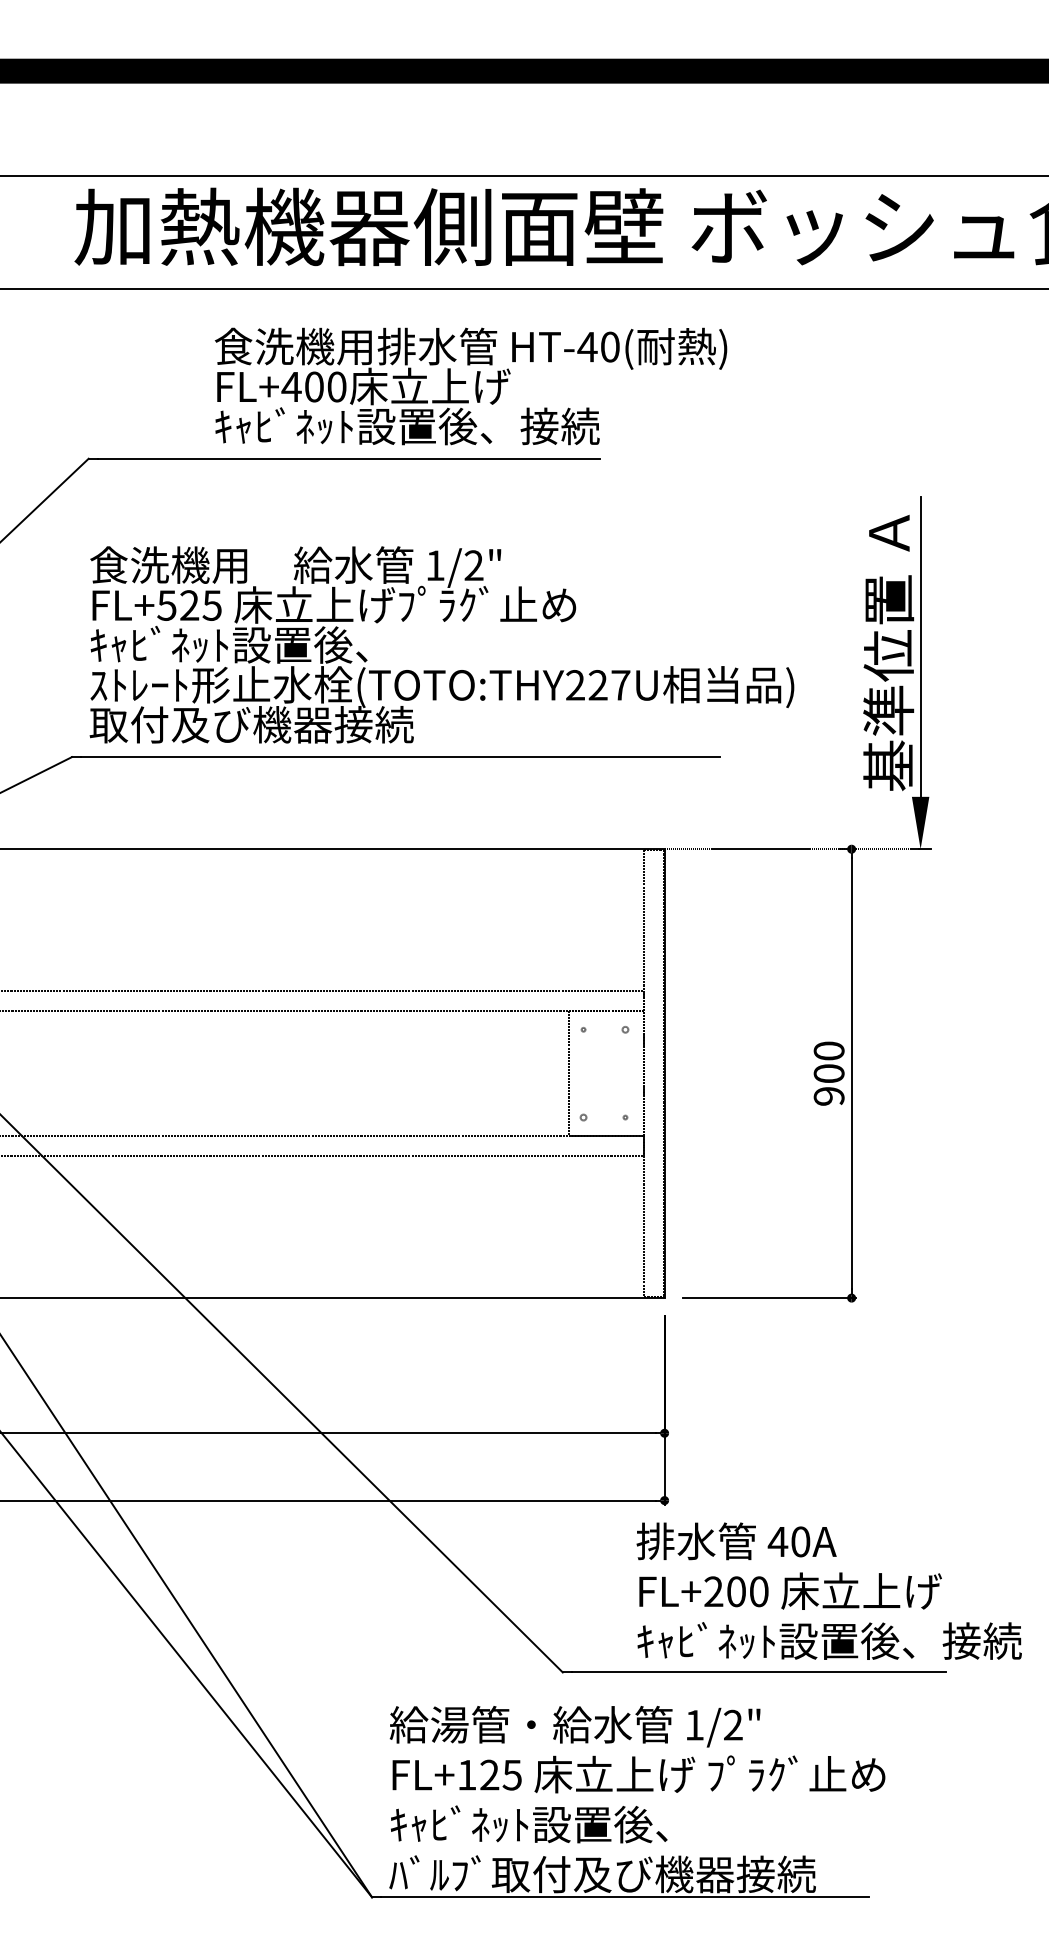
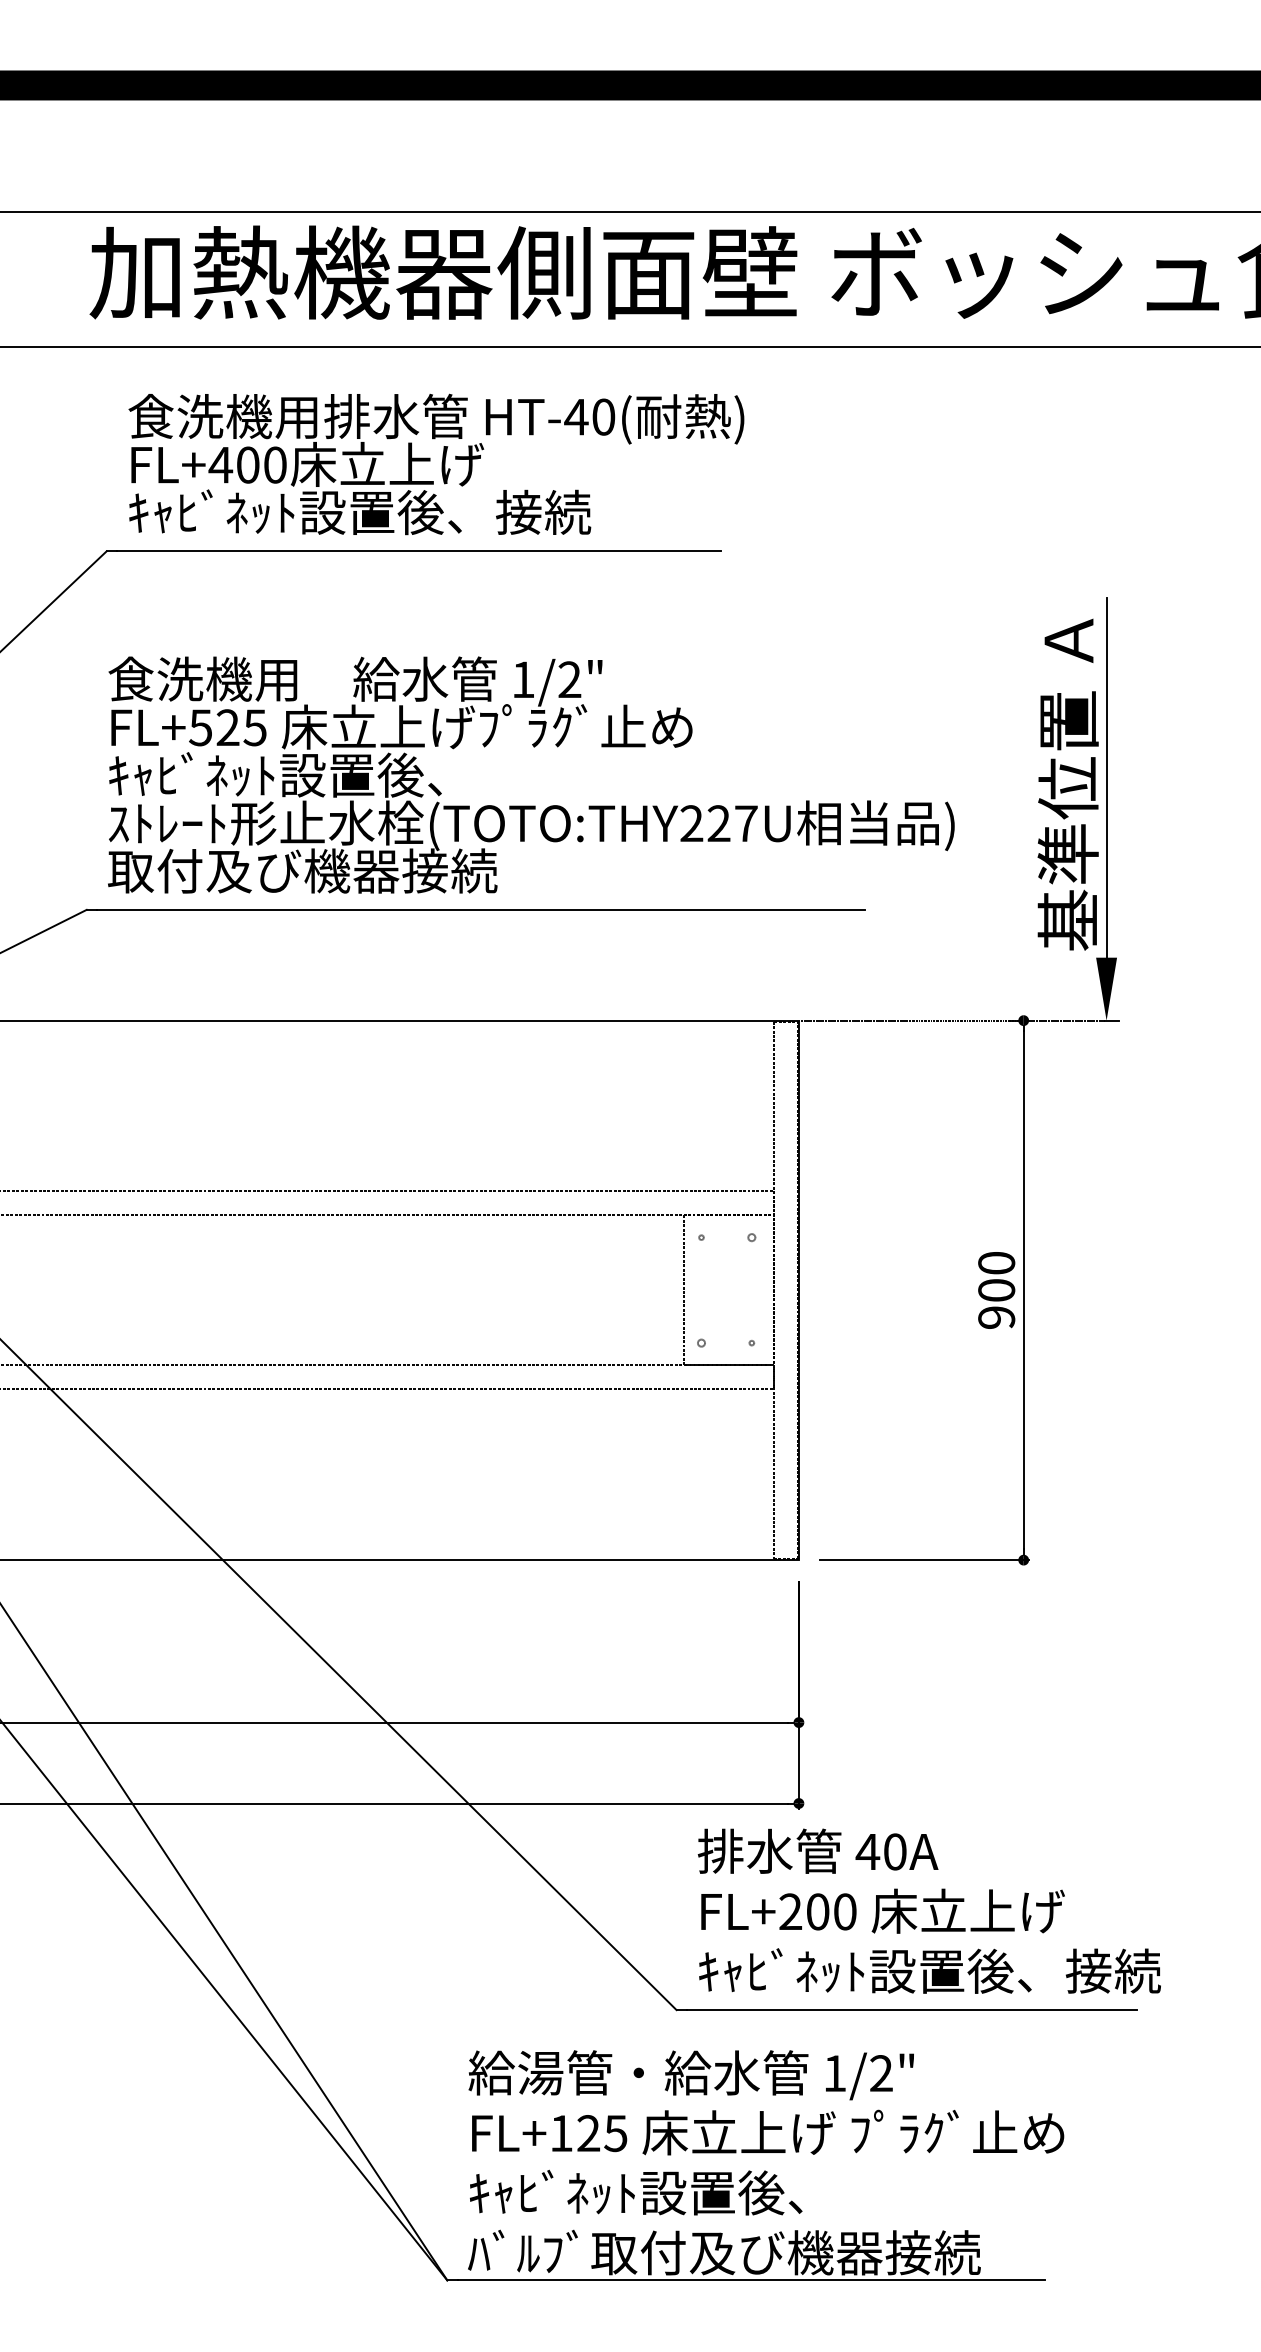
text: (470, 386) -> (435, 464), moved
text: (828, 1590) -> (928, 1910), moved

